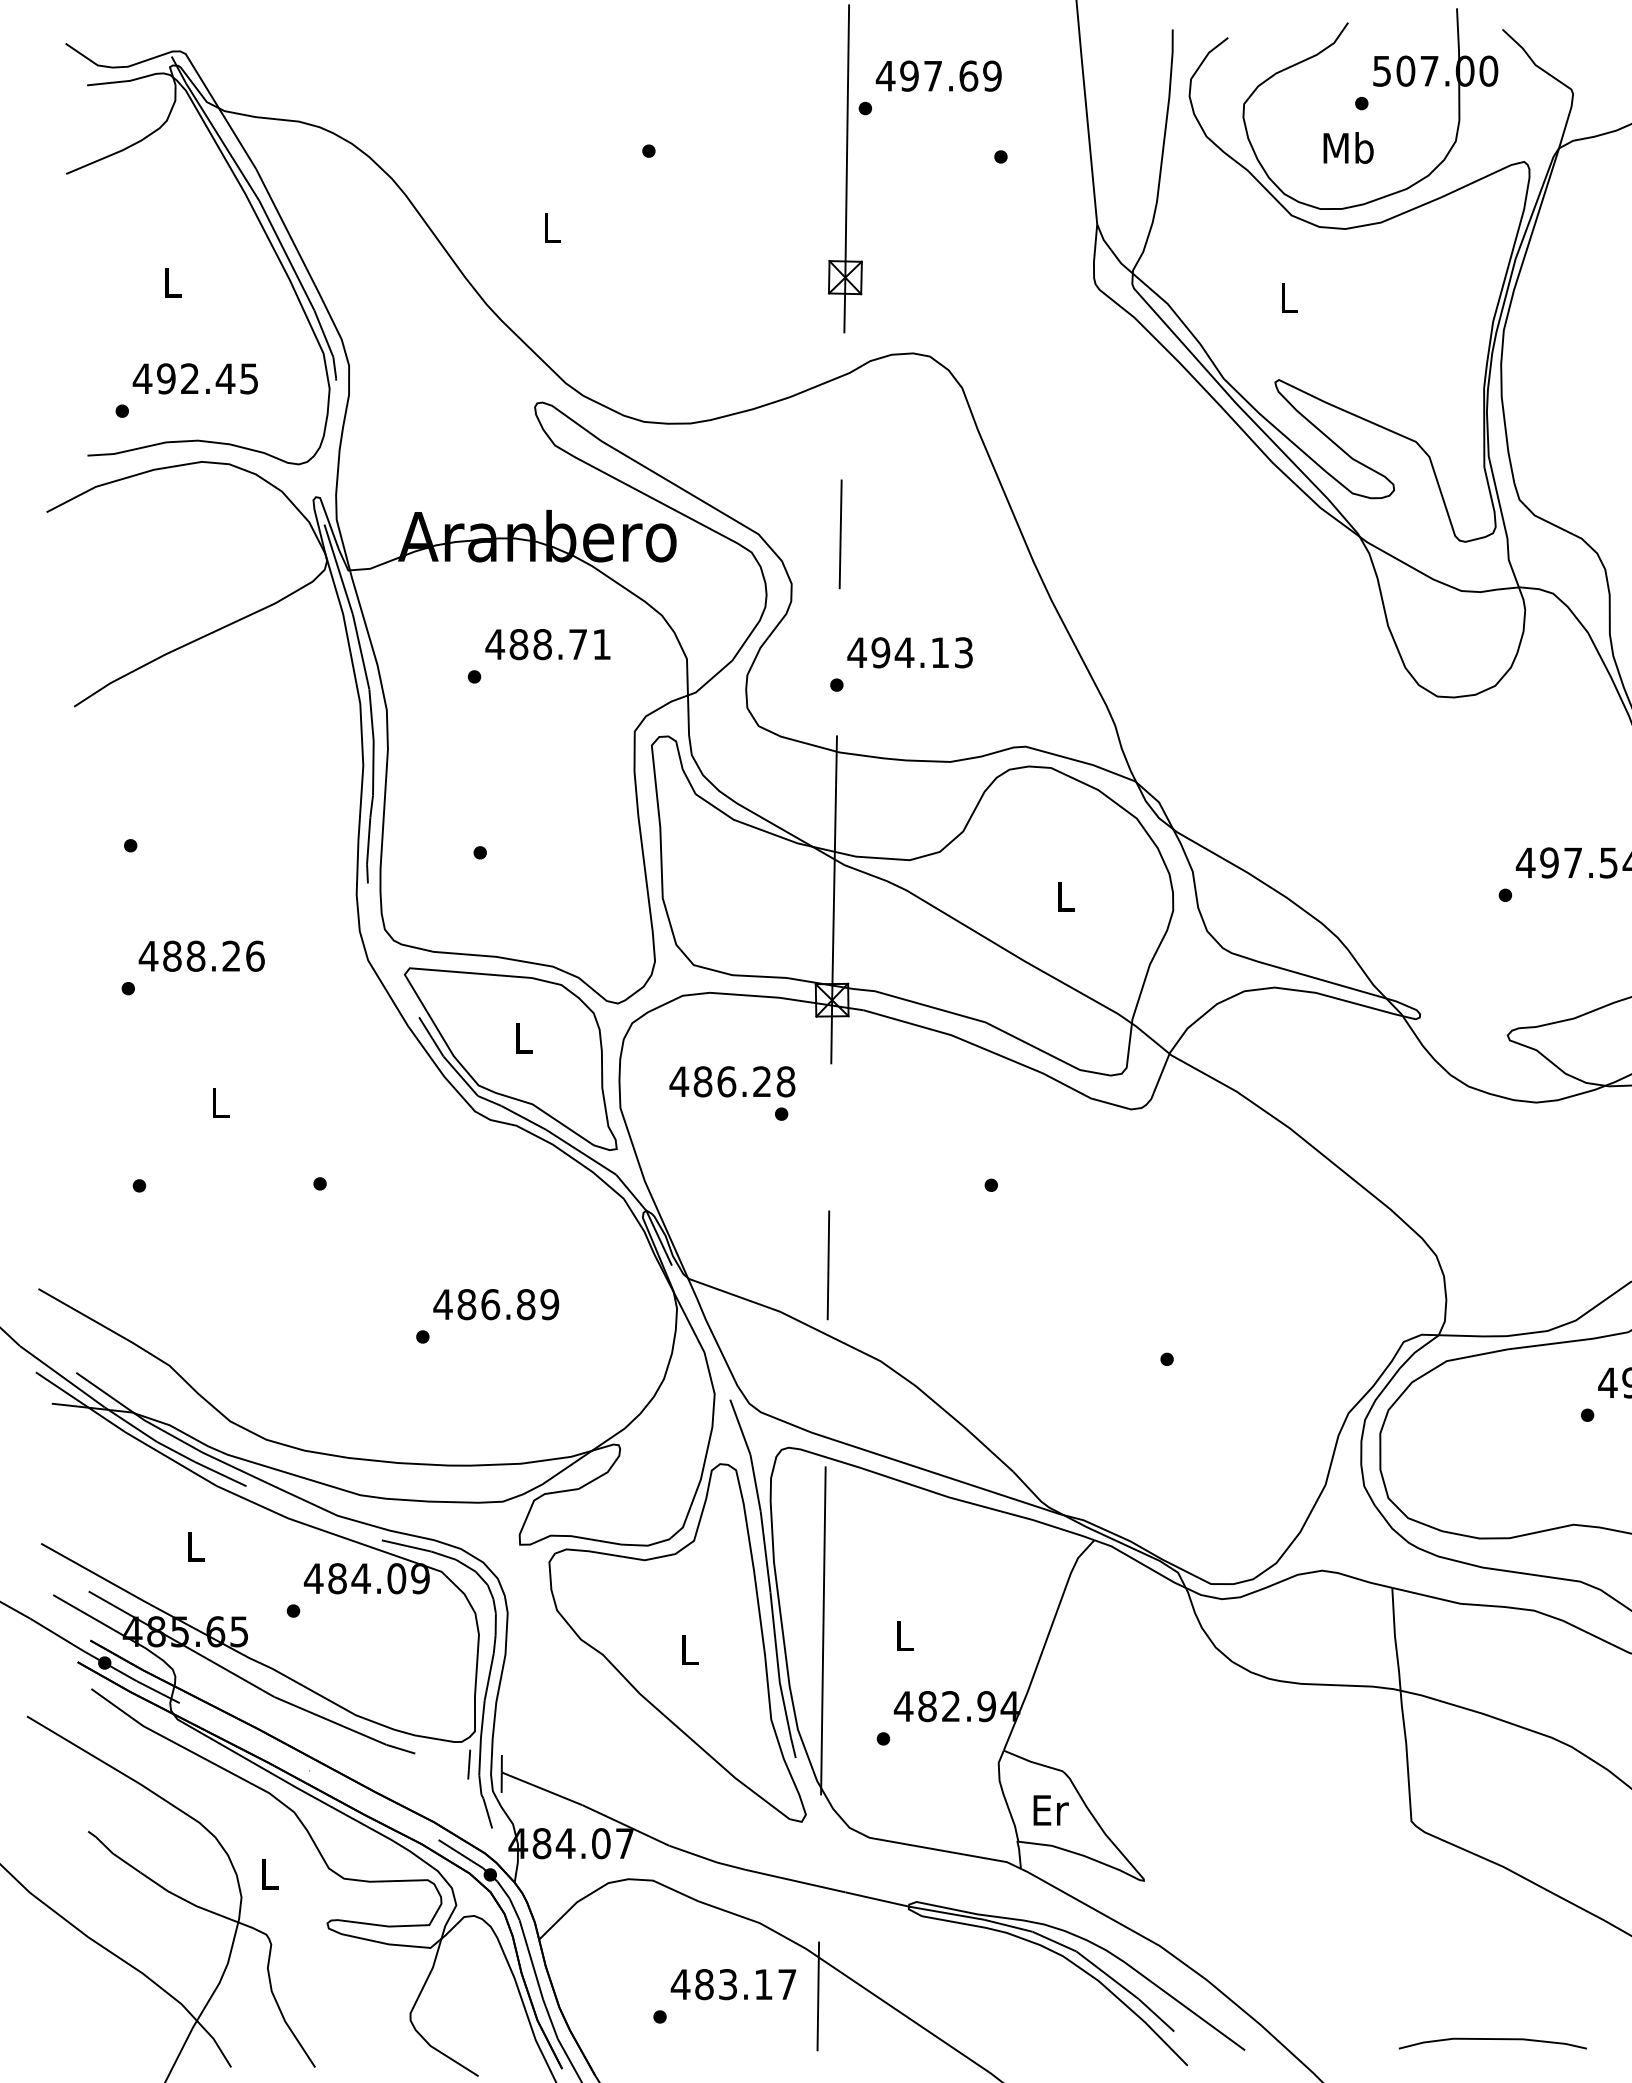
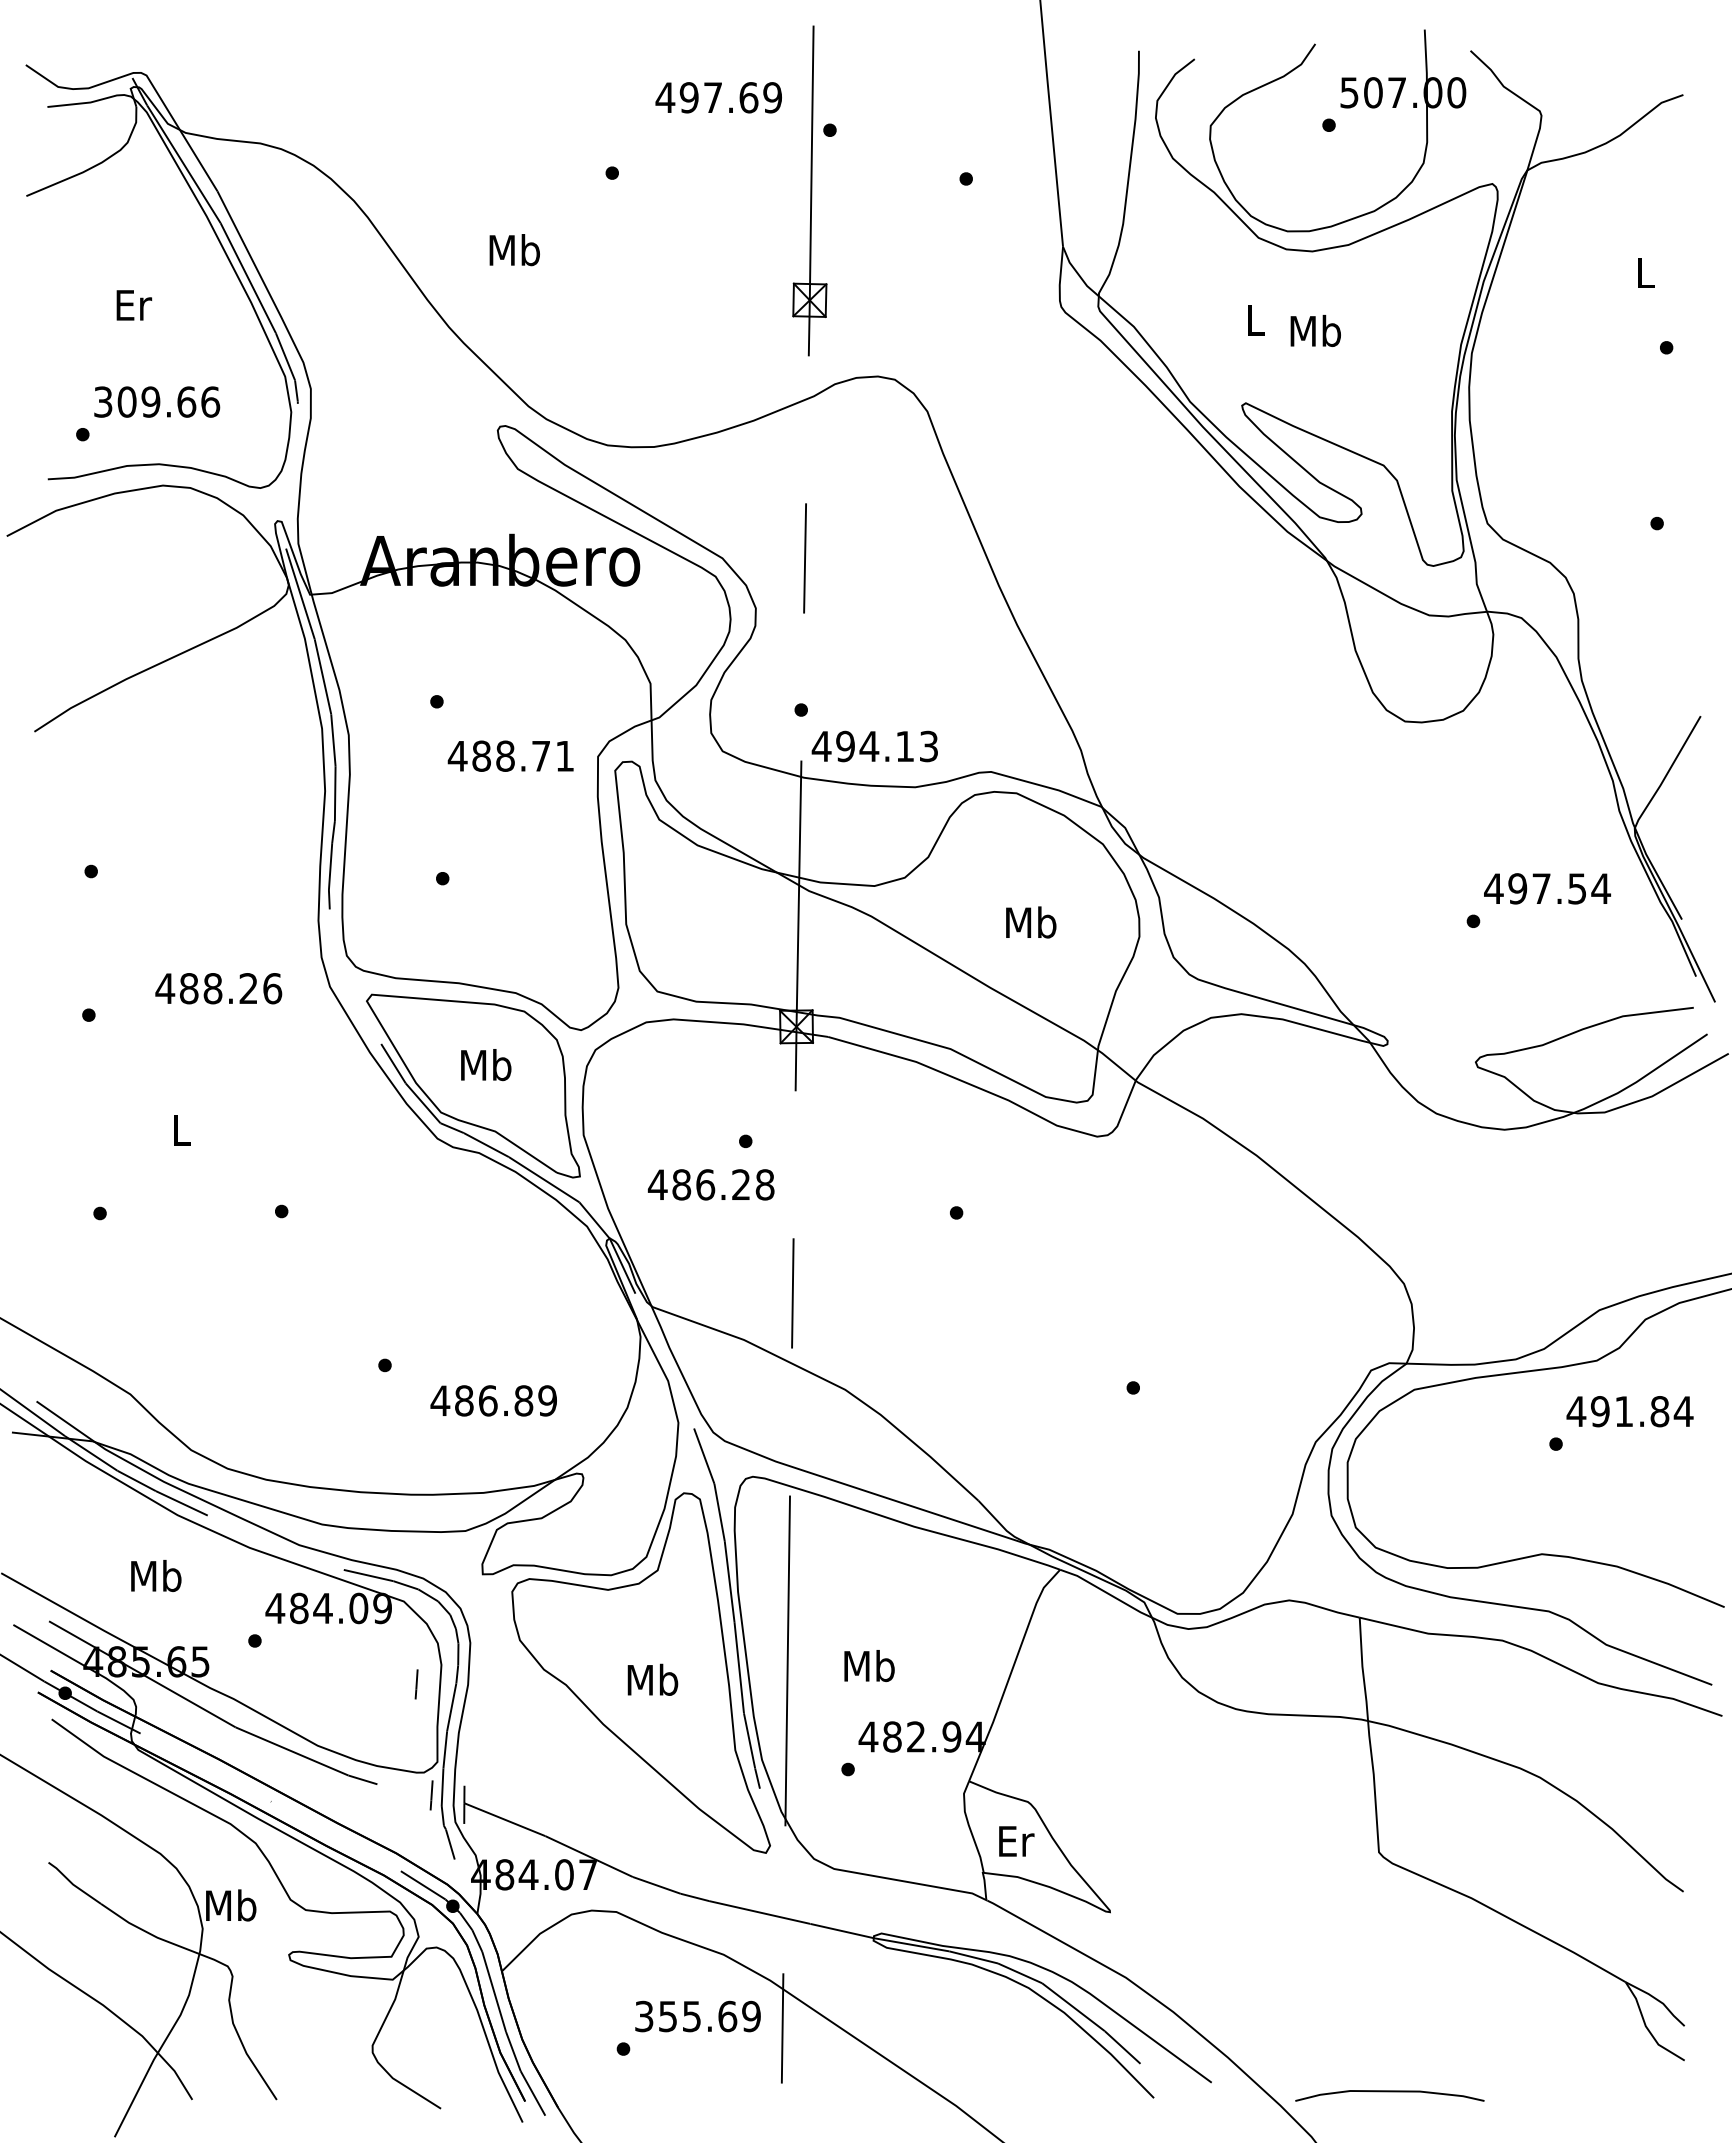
text: (938, 75) -> (718, 97), moved
text: (1348, 147) -> (1315, 330), moved
text: (551, 228) -> (514, 250), L -> Mb
text: (173, 282) -> (134, 305), L -> Er
text: (195, 378) -> (156, 401), 492.45 -> 309.66
text: (547, 643) -> (510, 755), moved
text: (909, 652) -> (874, 746), moved
text: (1065, 896) -> (1031, 922), L -> Mb
text: (201, 956) -> (218, 988), moved
text: (523, 1038) -> (486, 1065), L -> Mb
text: (731, 1081) -> (710, 1184), moved
text: (495, 1304) -> (493, 1400), moved
text: (195, 1545) -> (156, 1575), L -> Mb
text: (904, 1636) -> (869, 1666), L -> Mb
text: (688, 1649) -> (652, 1679), L -> Mb
line: (454, 1654) -> (416, 1684), added
text: (270, 1874) -> (231, 1905), L -> Mb
text: (733, 1984) -> (697, 2016), 483.17 -> 355.69
curve: (1492, 2040) -> (1389, 2092), moved

